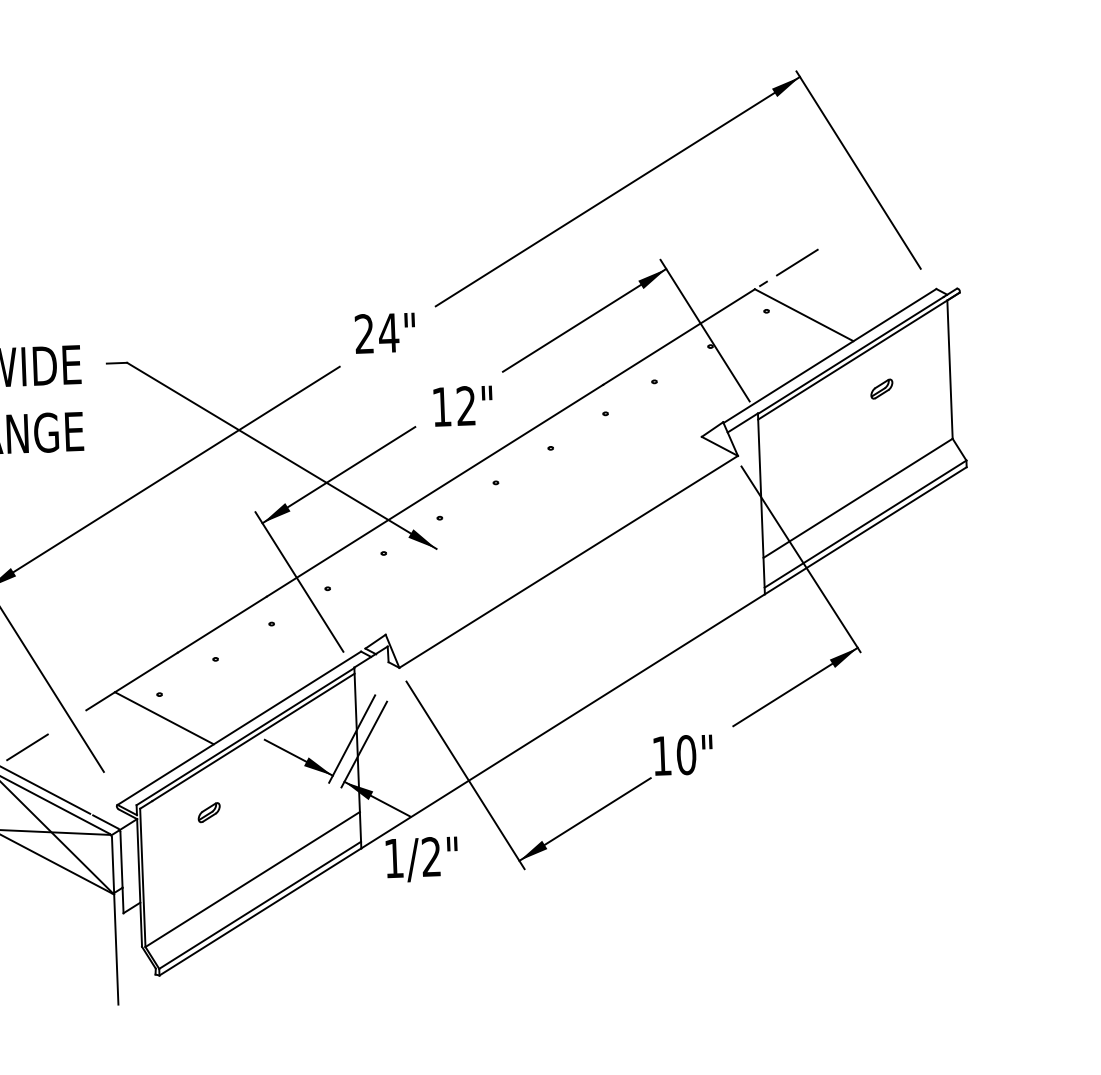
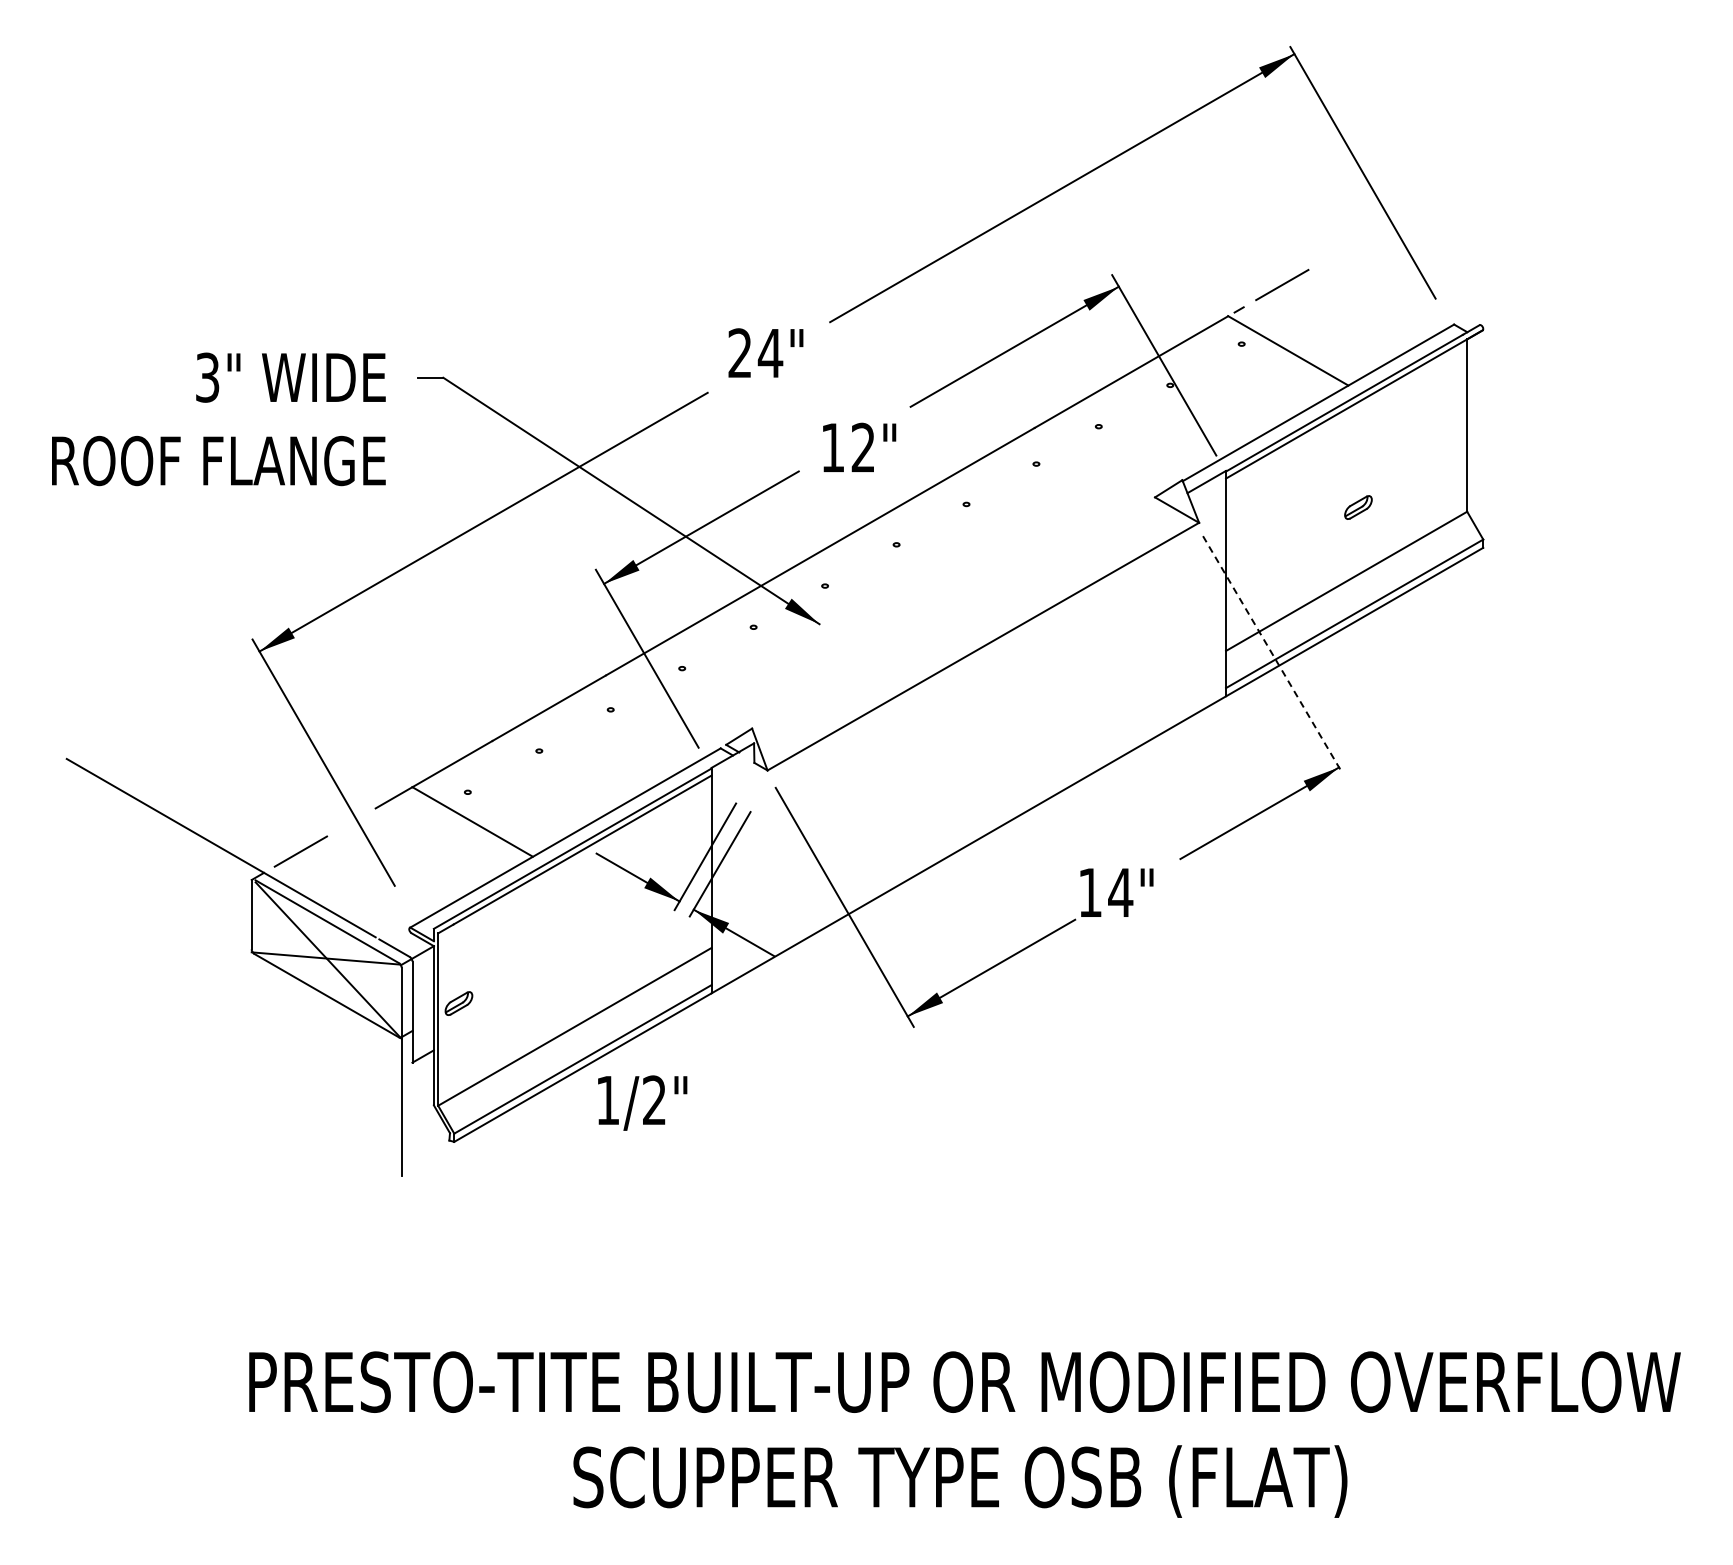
part: (881, 389) -> (1358, 507), moved
line: (800, 560) -> (1272, 655), solid -> dashed
text: (686, 754) -> (1120, 892), 10" -> 14"
part: (208, 812) -> (458, 1003), moved
text: (421, 859) -> (642, 1102), moved

